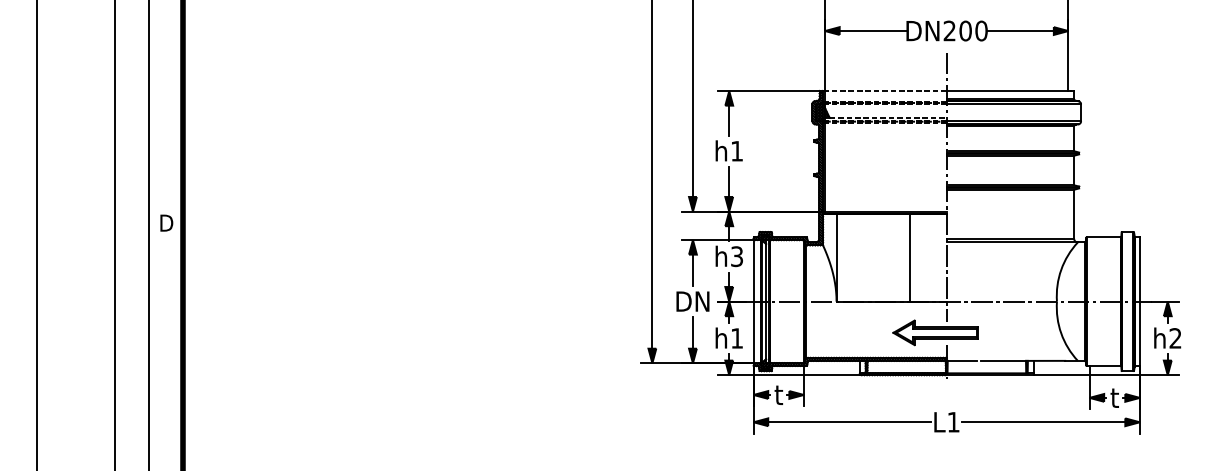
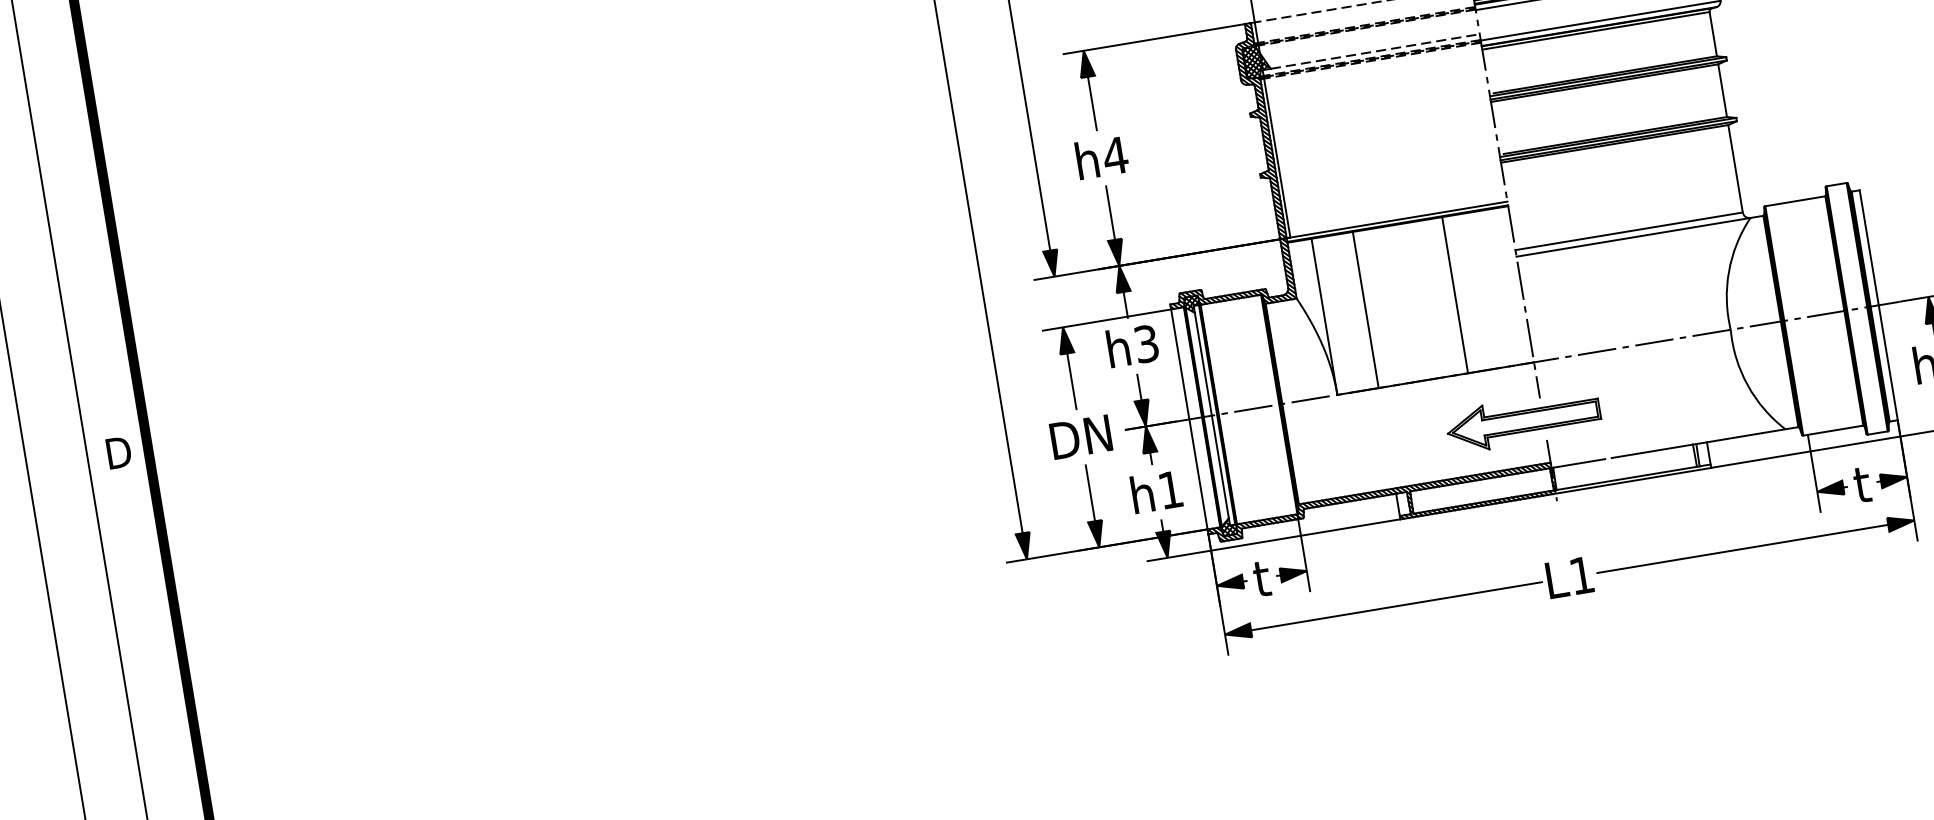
text: (736, 151) -> (1114, 156), h1 -> h4
line: (859, 257) -> (1365, 309), added

